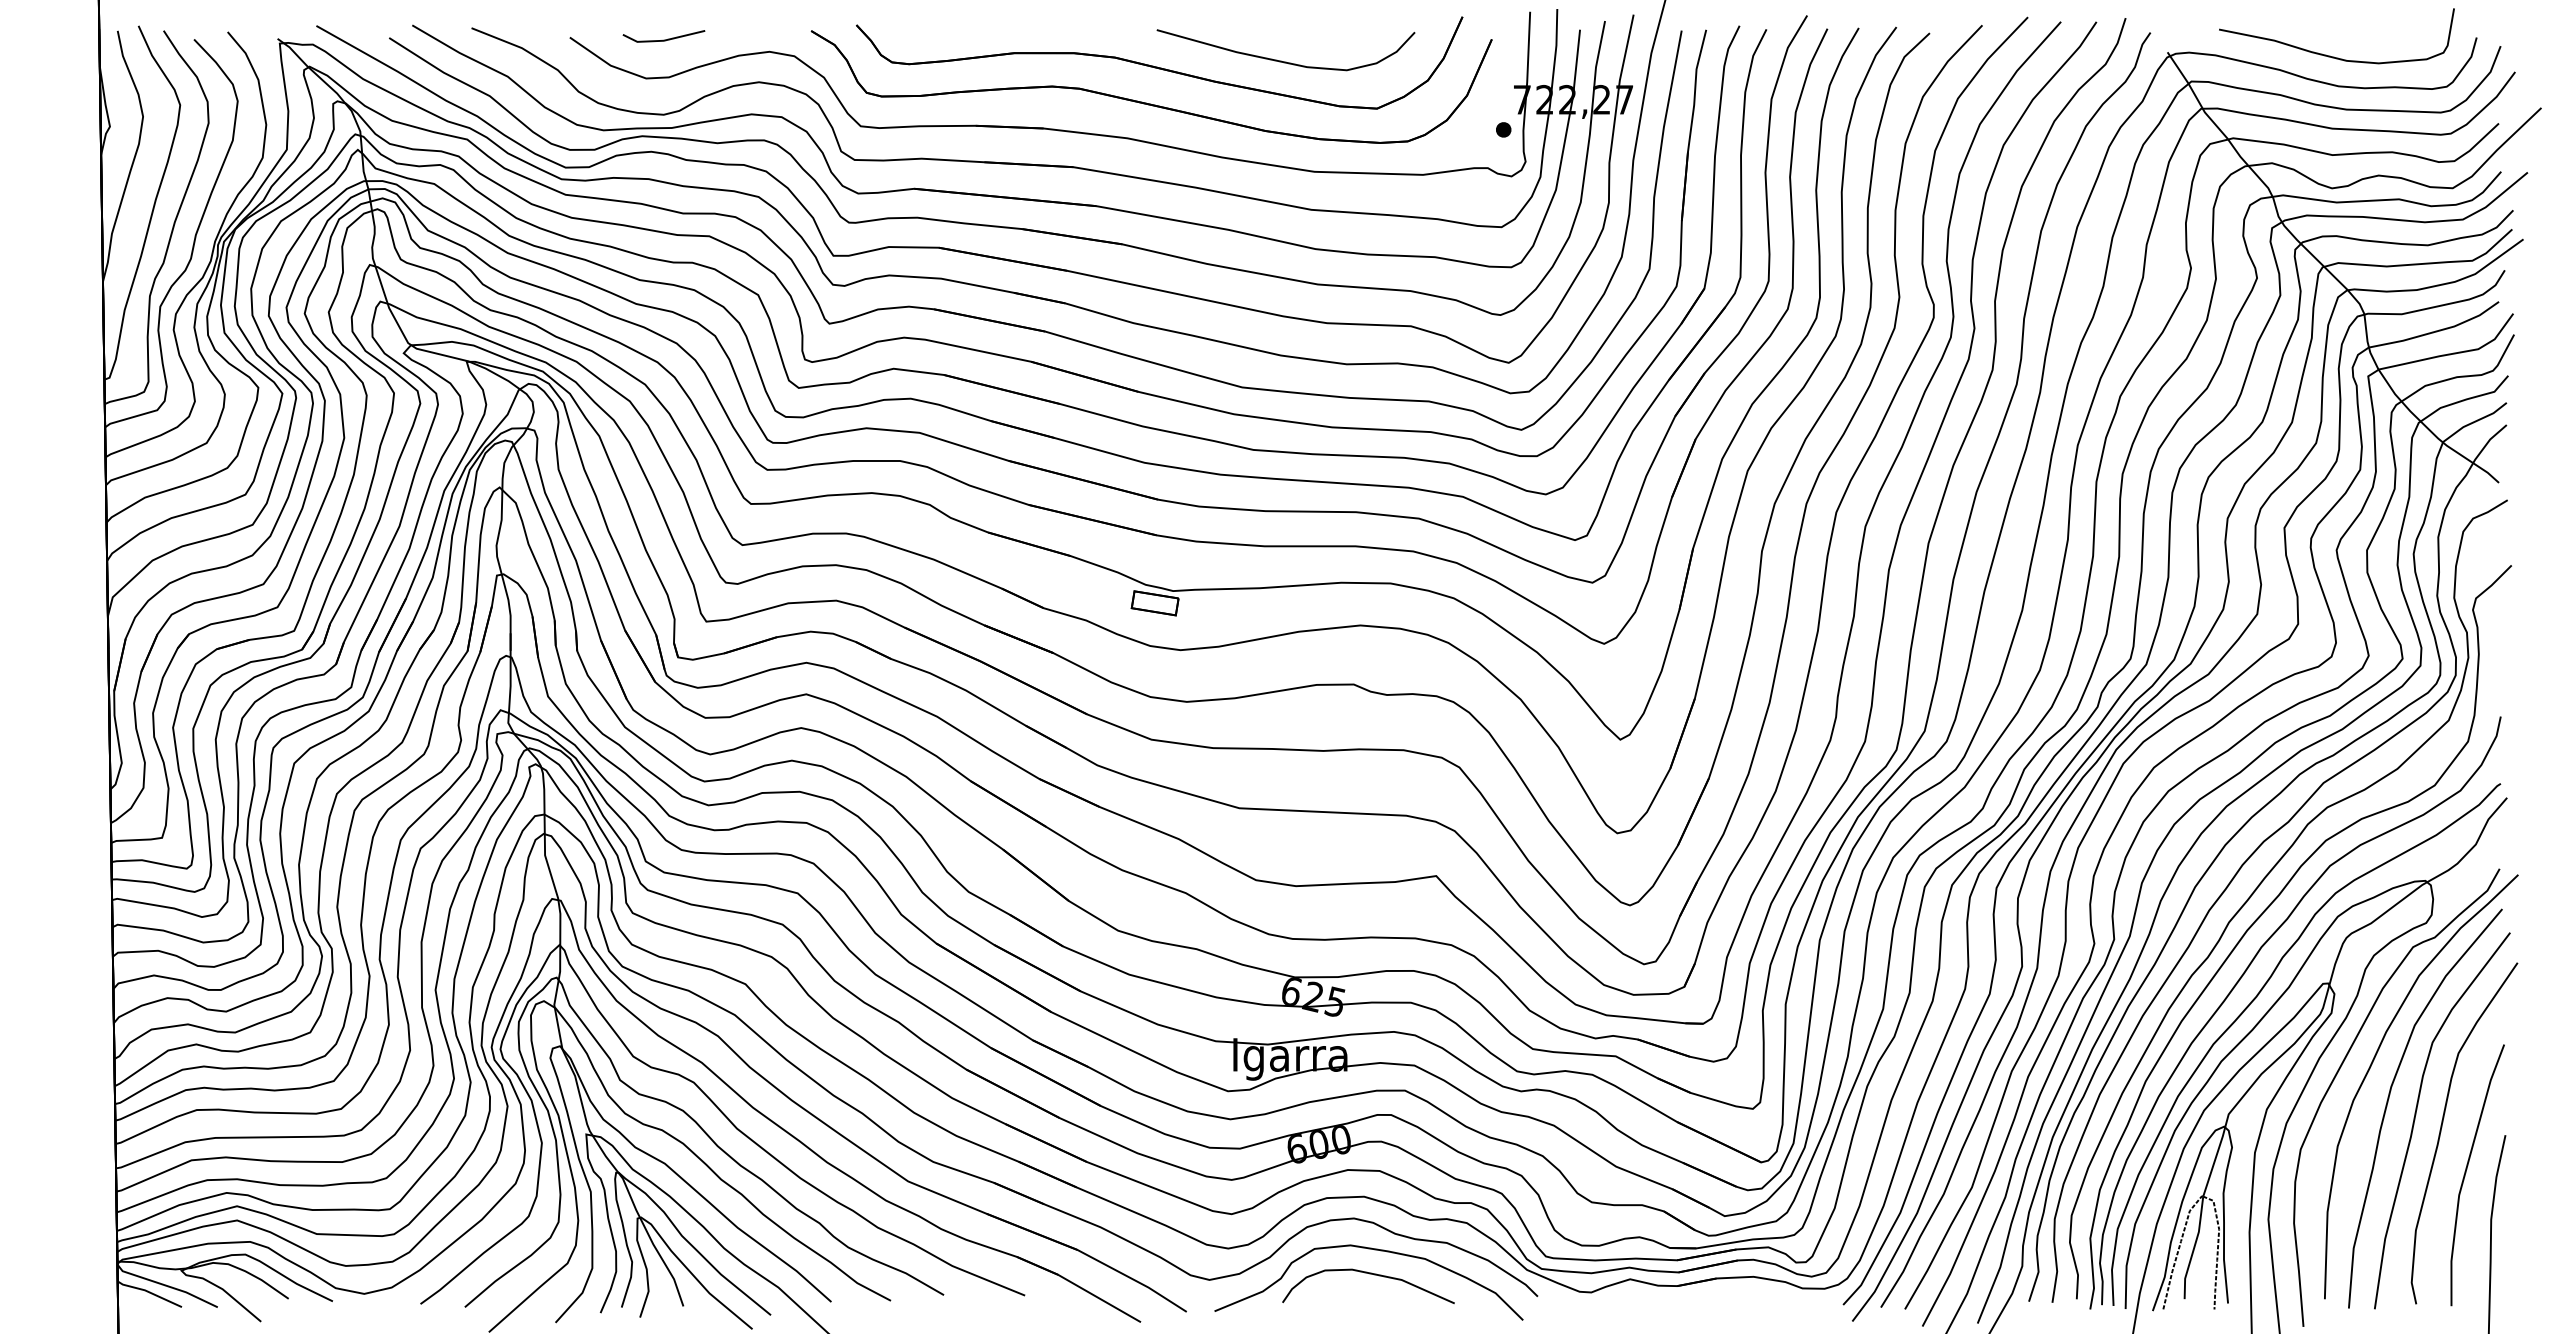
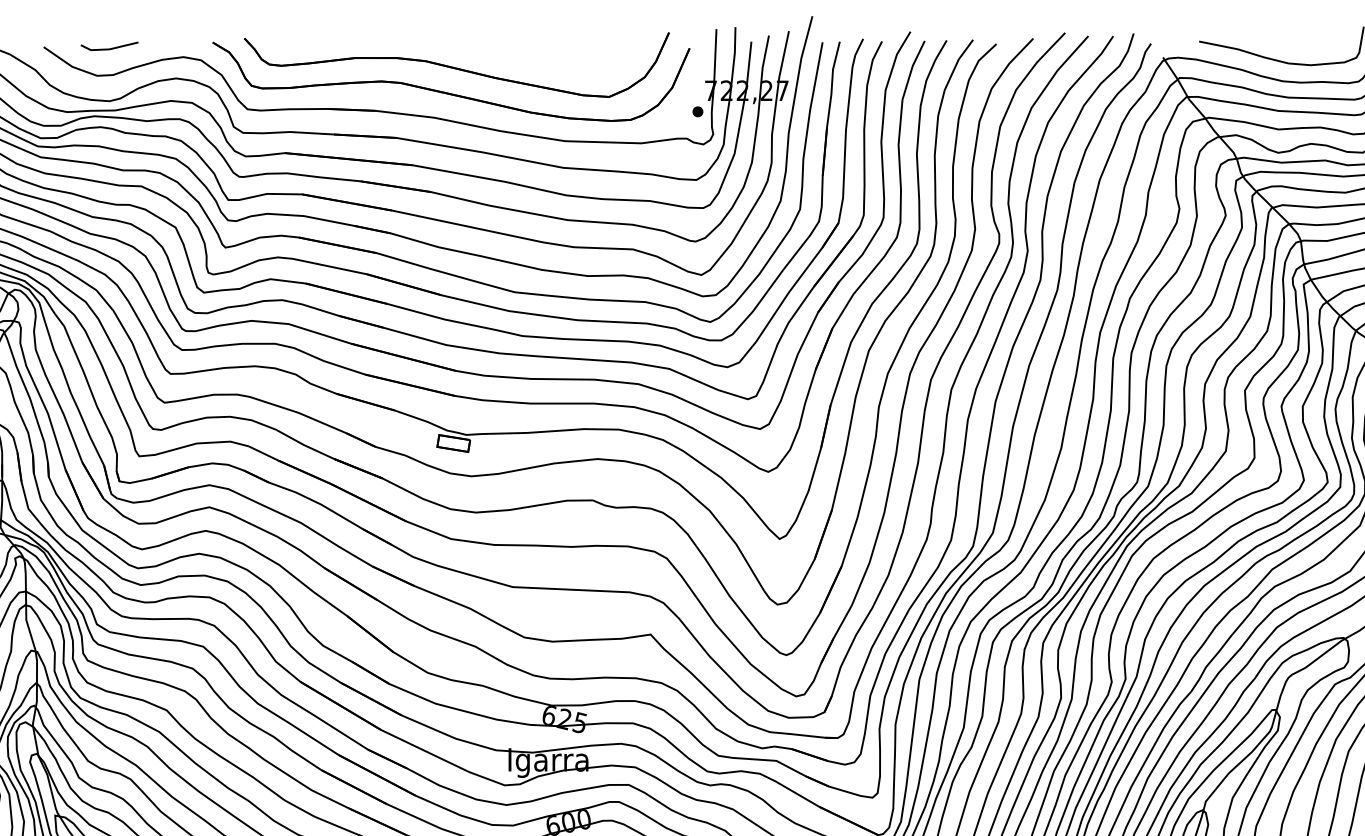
part: (1281, 60) -> (542, 63), removed

